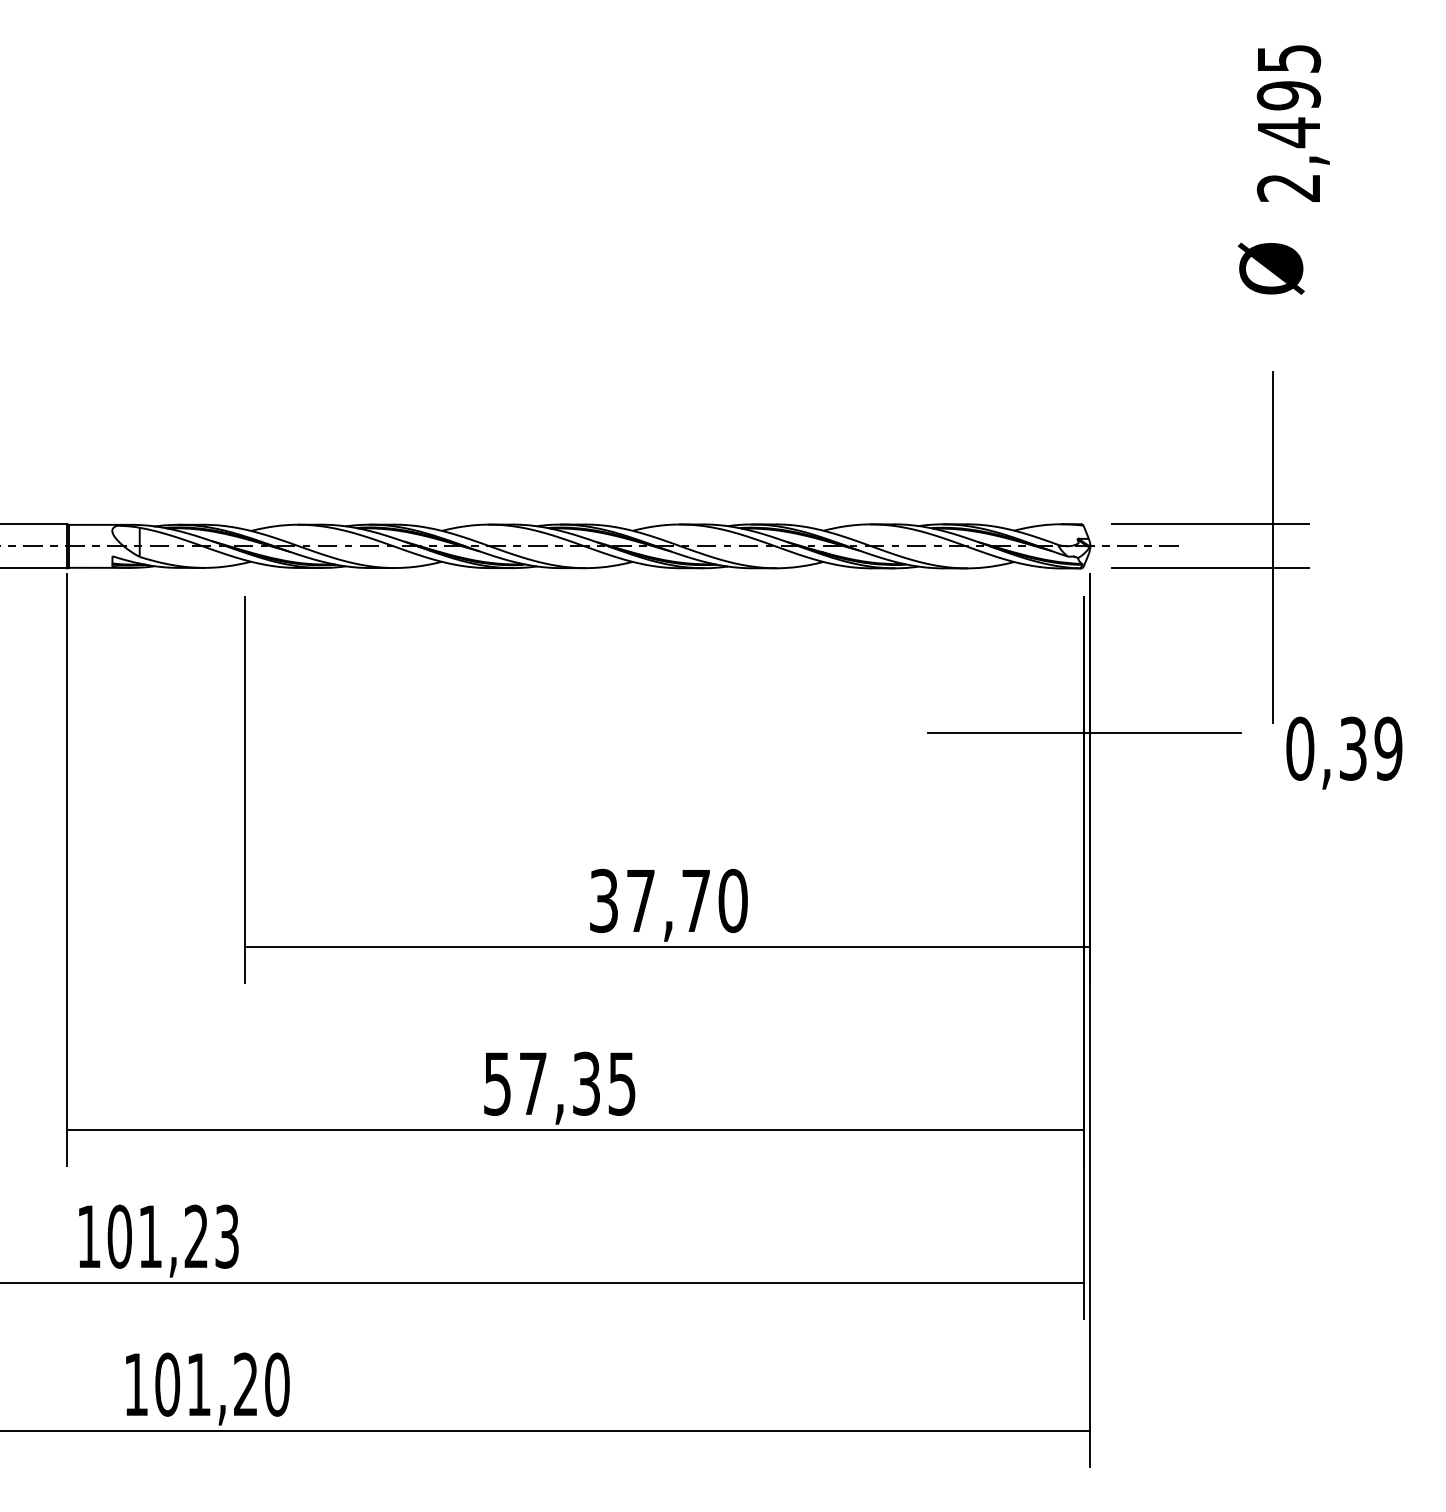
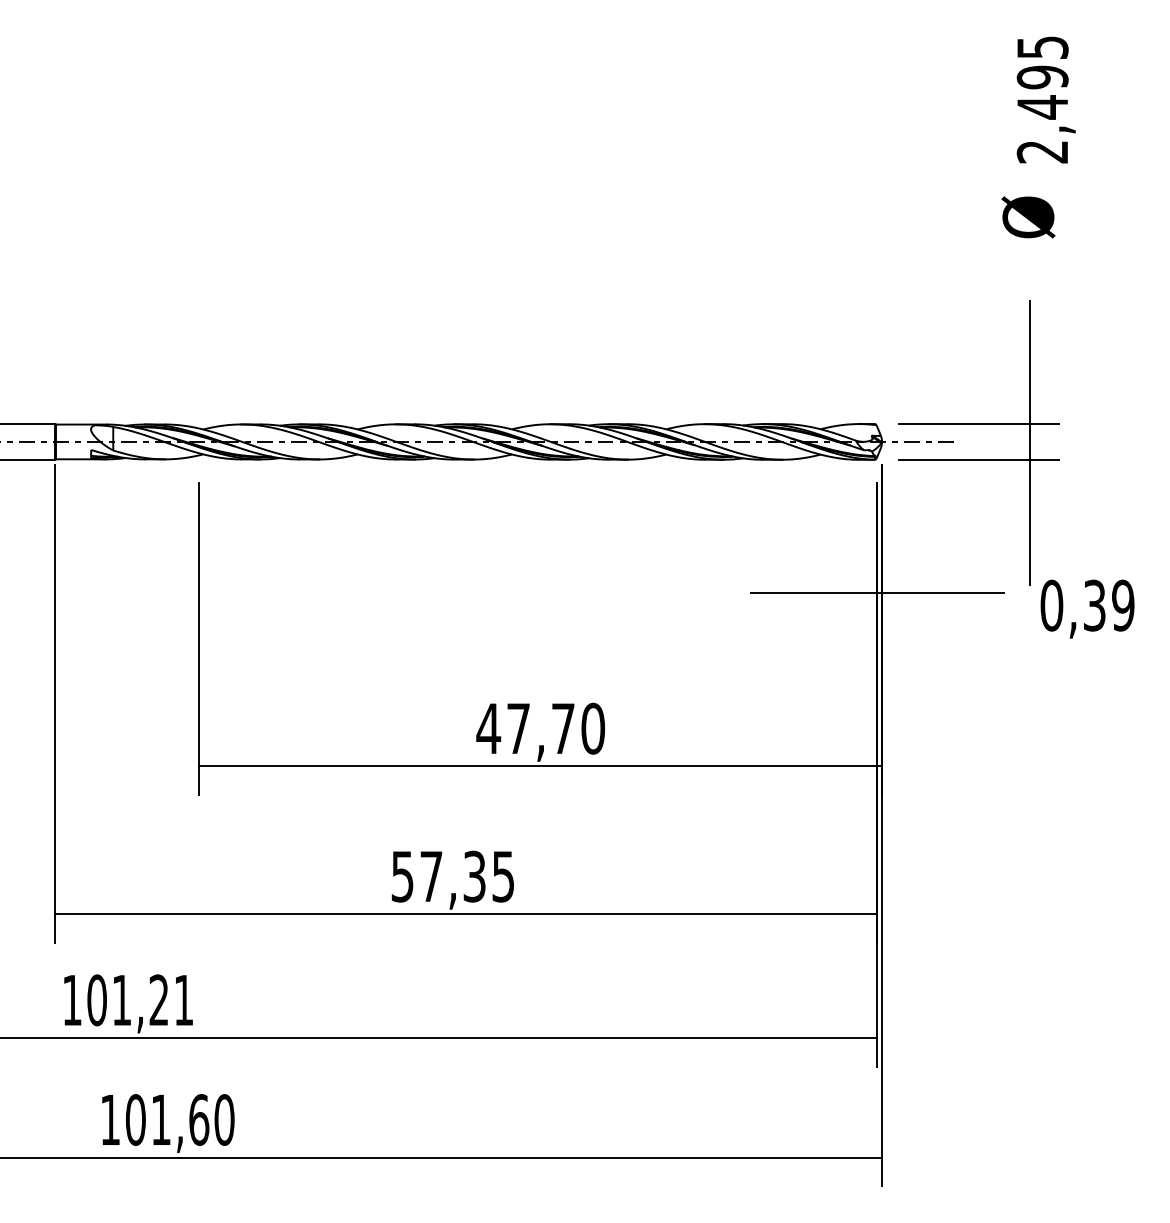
text: (603, 900) -> (488, 728), 37,70 -> 47,70
text: (226, 1236) -> (183, 1000), 101,23 -> 101,21
text: (245, 1384) -> (198, 1119), 101,20 -> 101,60

